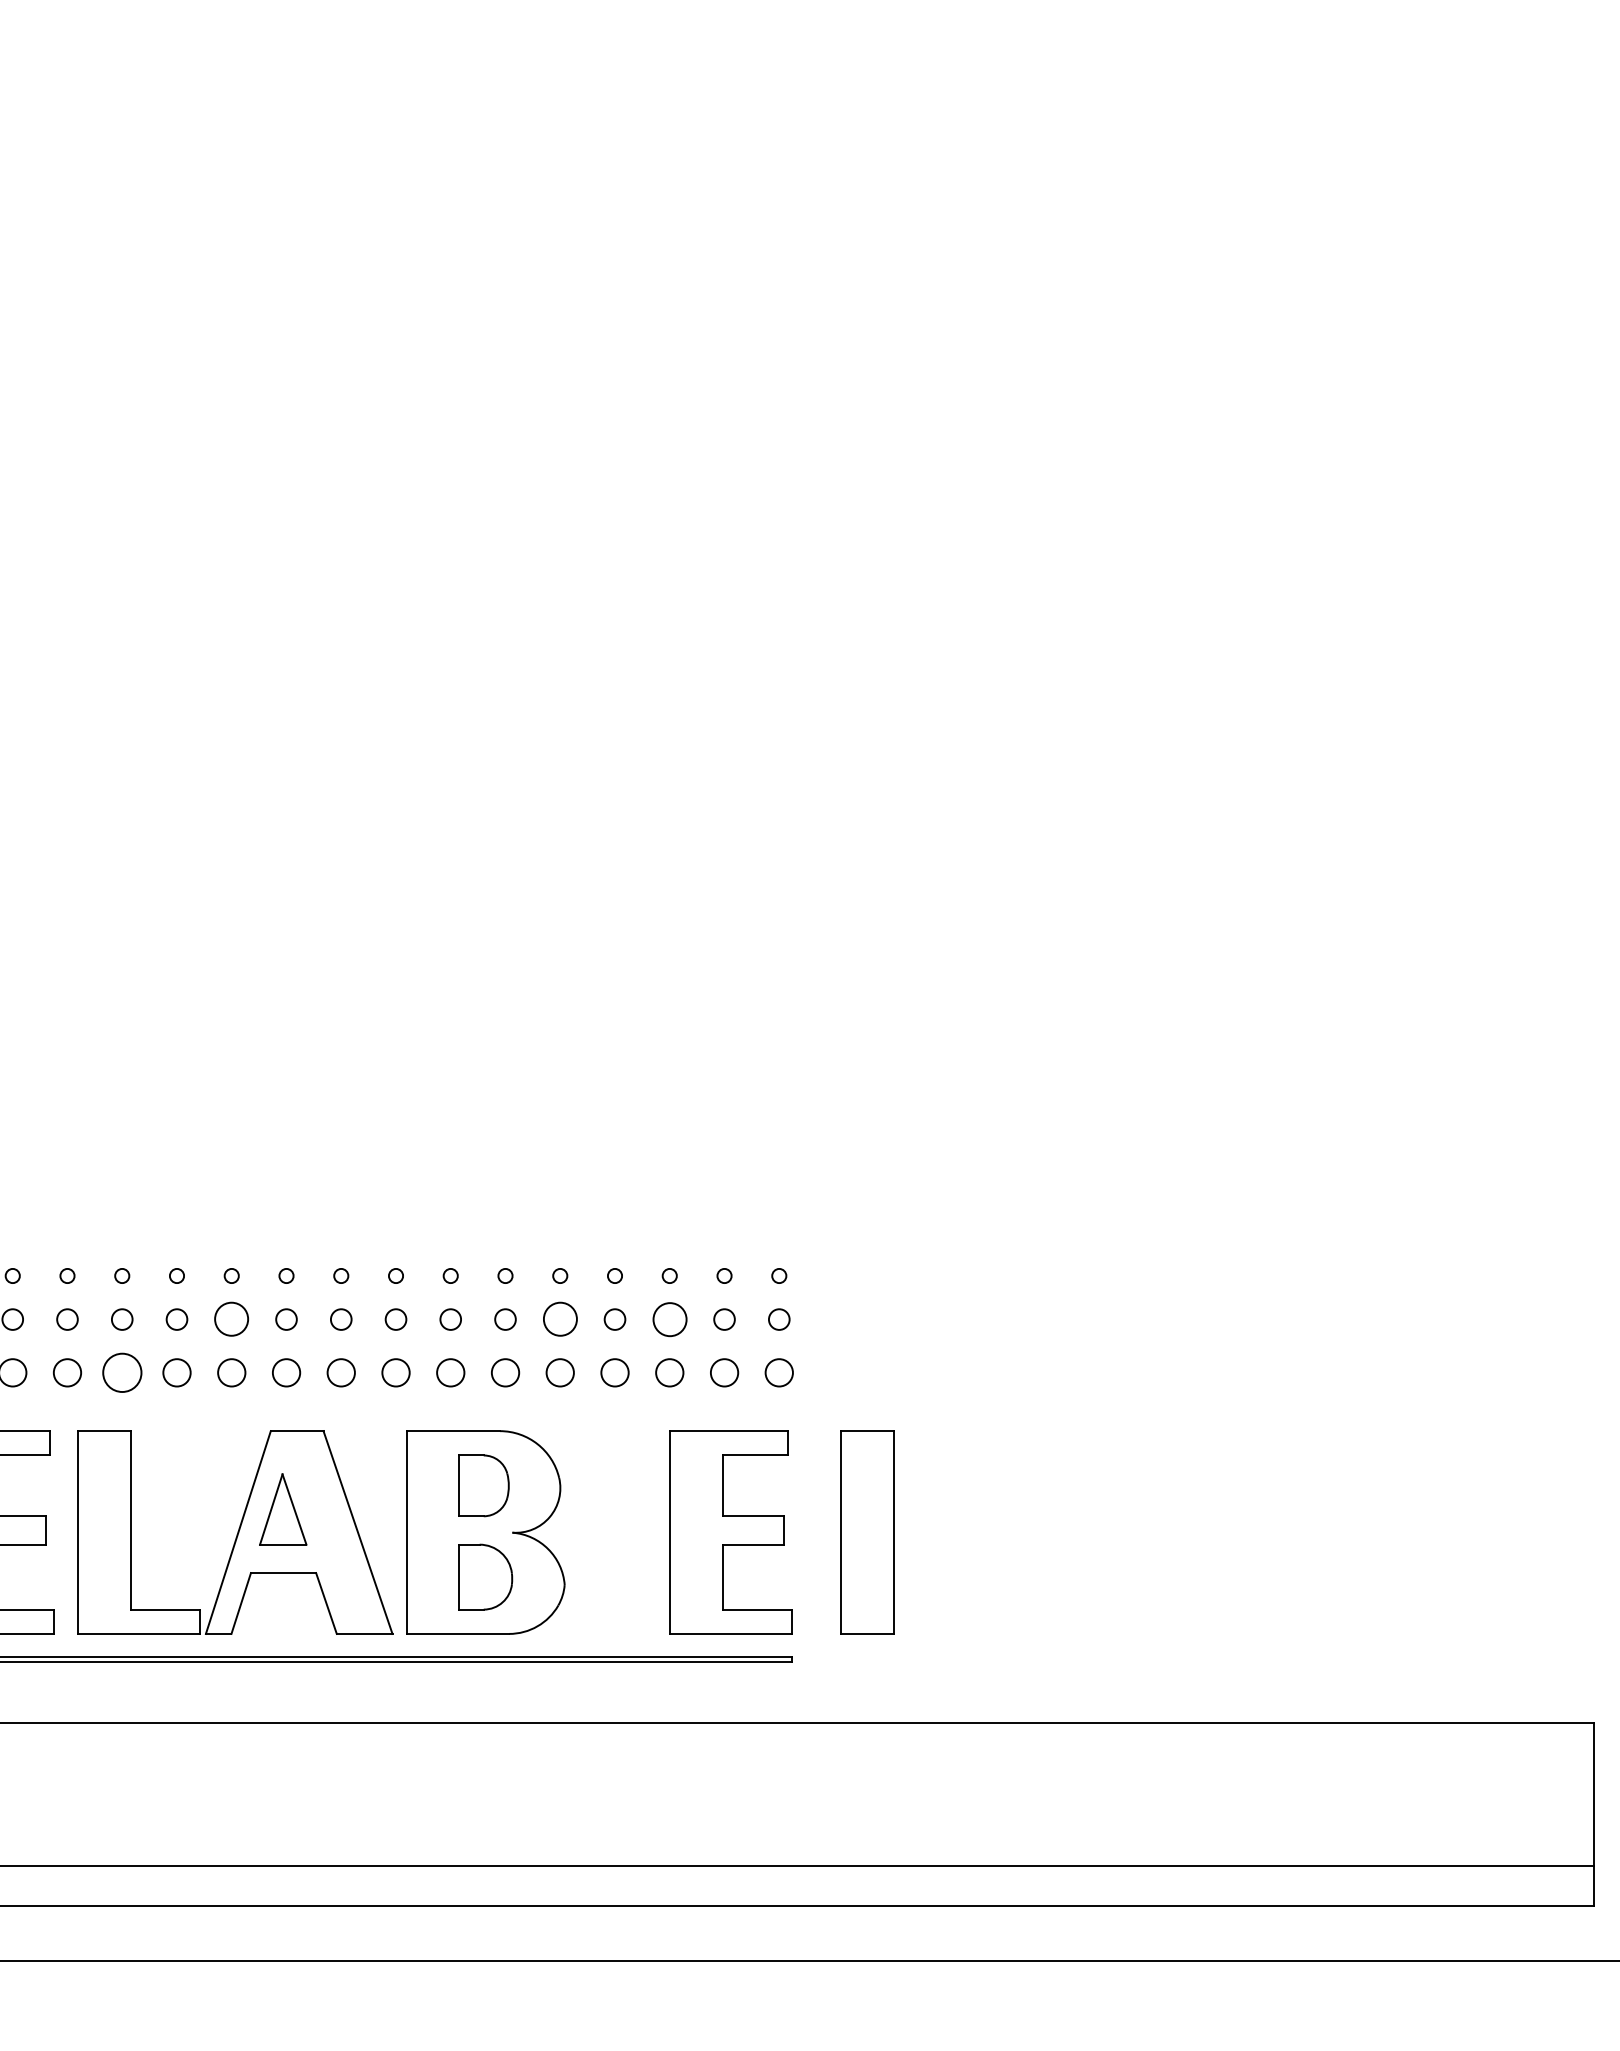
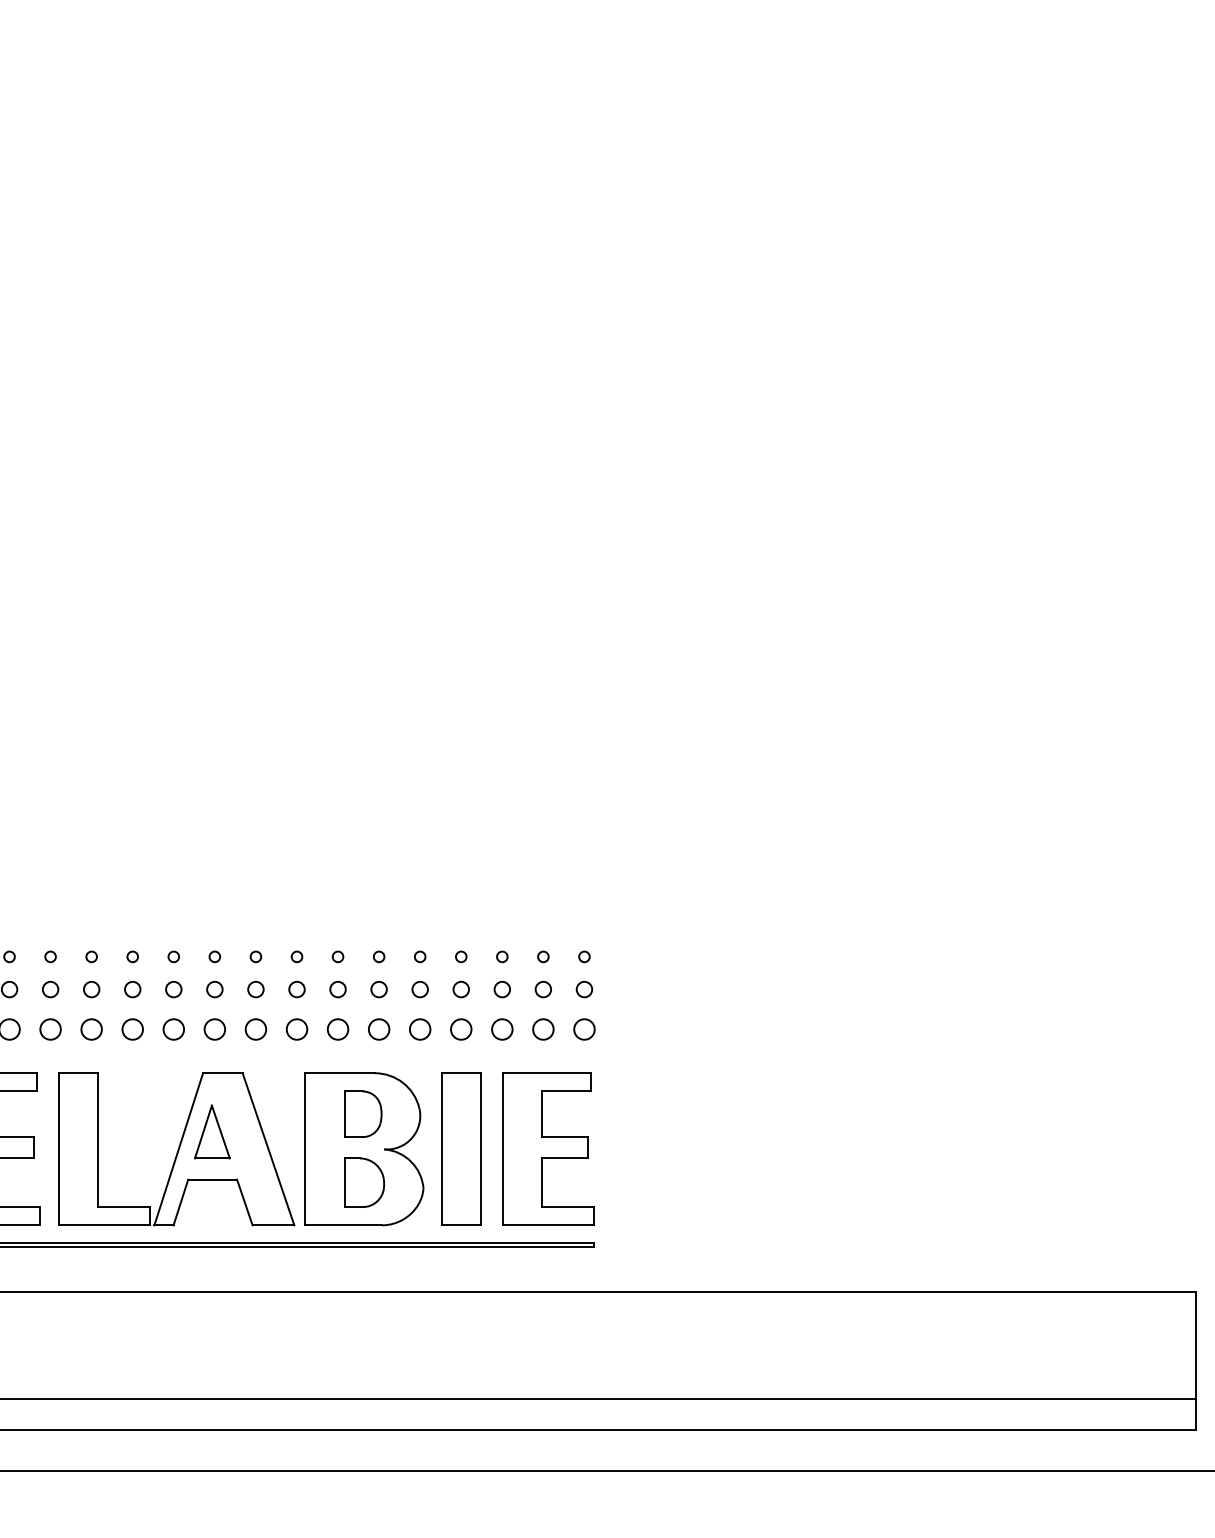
circle: (231, 1319) -> (173, 989), size x0.62
circle: (559, 1319) -> (419, 989), size x0.62
circle: (668, 1319) -> (501, 989), size x0.62
circle: (122, 1372) -> (91, 1029), size x0.71
part: (867, 1531) -> (461, 1148), moved

